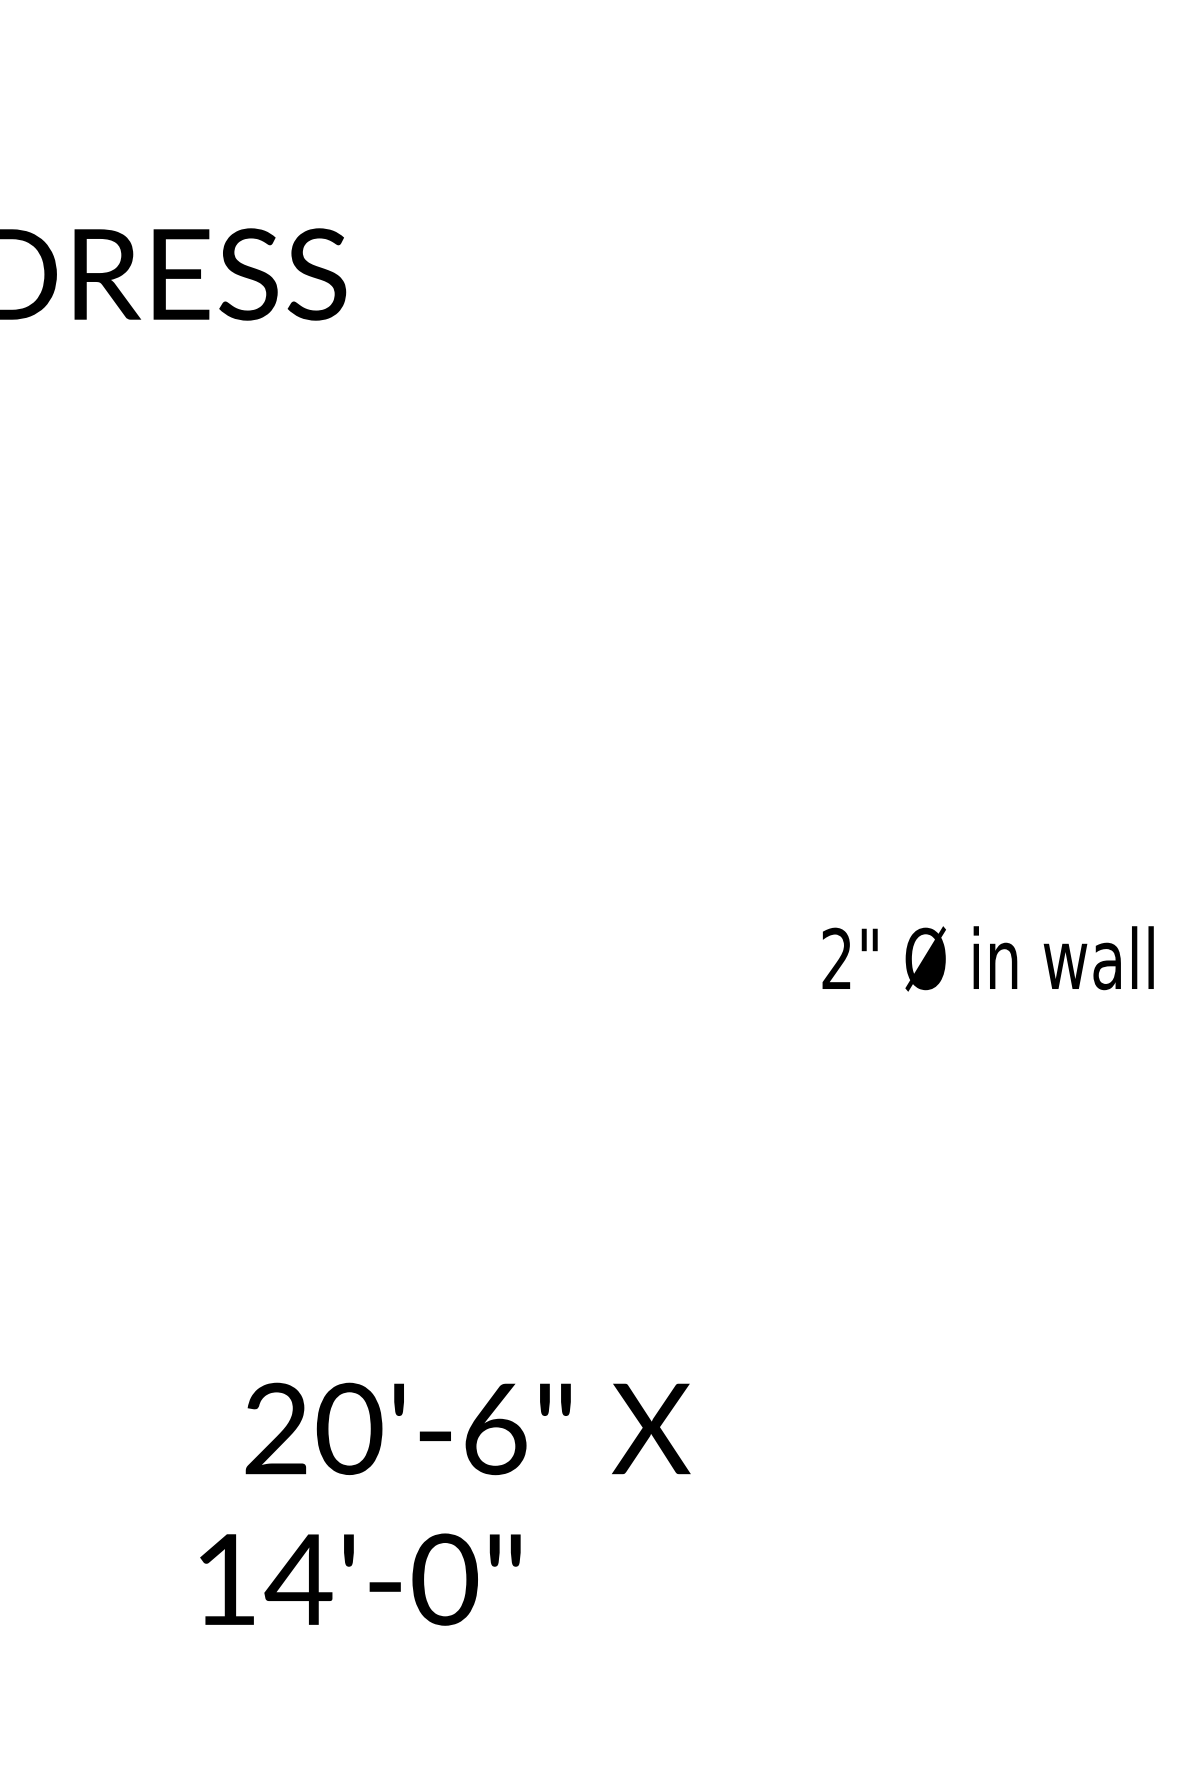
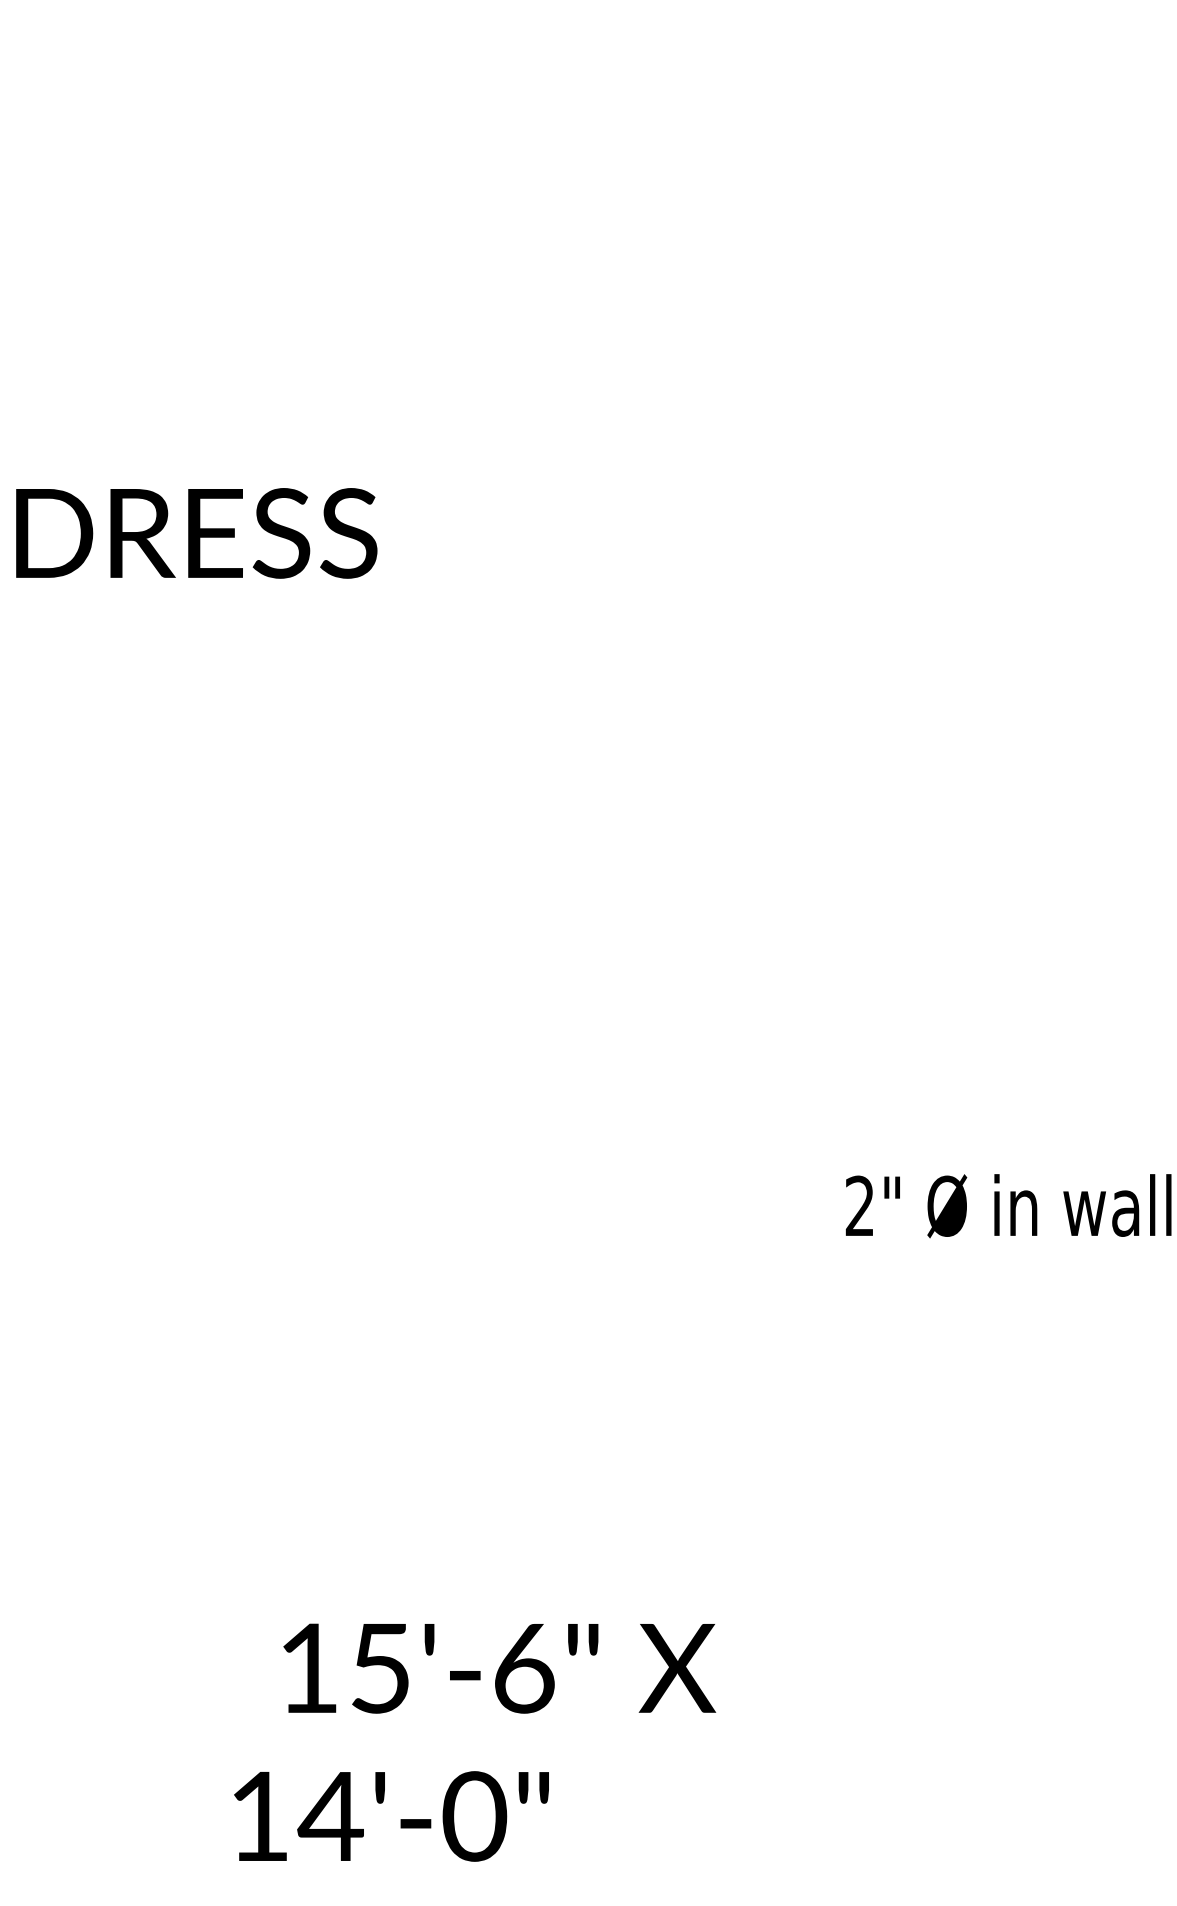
text: (313, 1429) -> (345, 1668), 20'-6" -> 15'-6"

